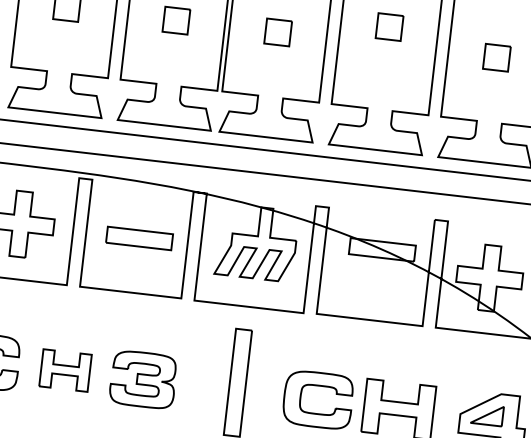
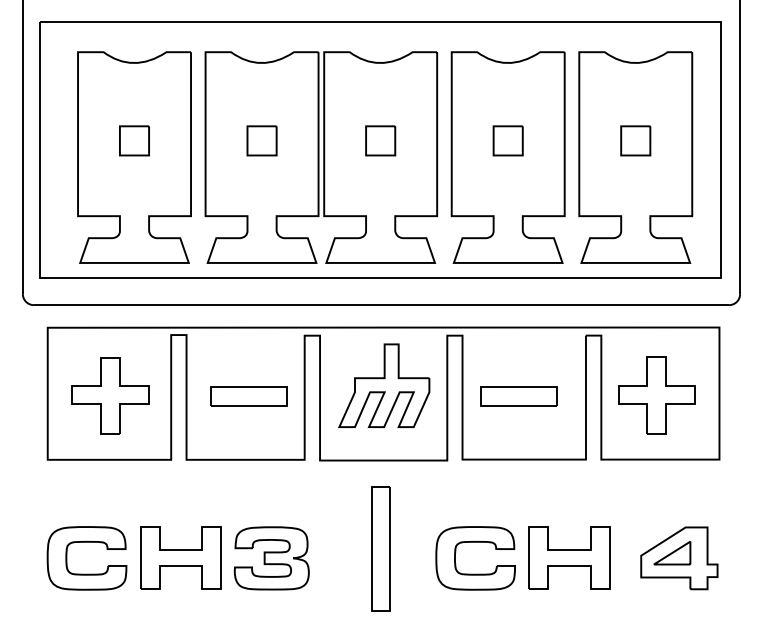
part: (389, 26) -> (507, 140), moved
part: (382, 250) -> (518, 396), moved
part: (65, 369) -> (180, 557), size x1.43

